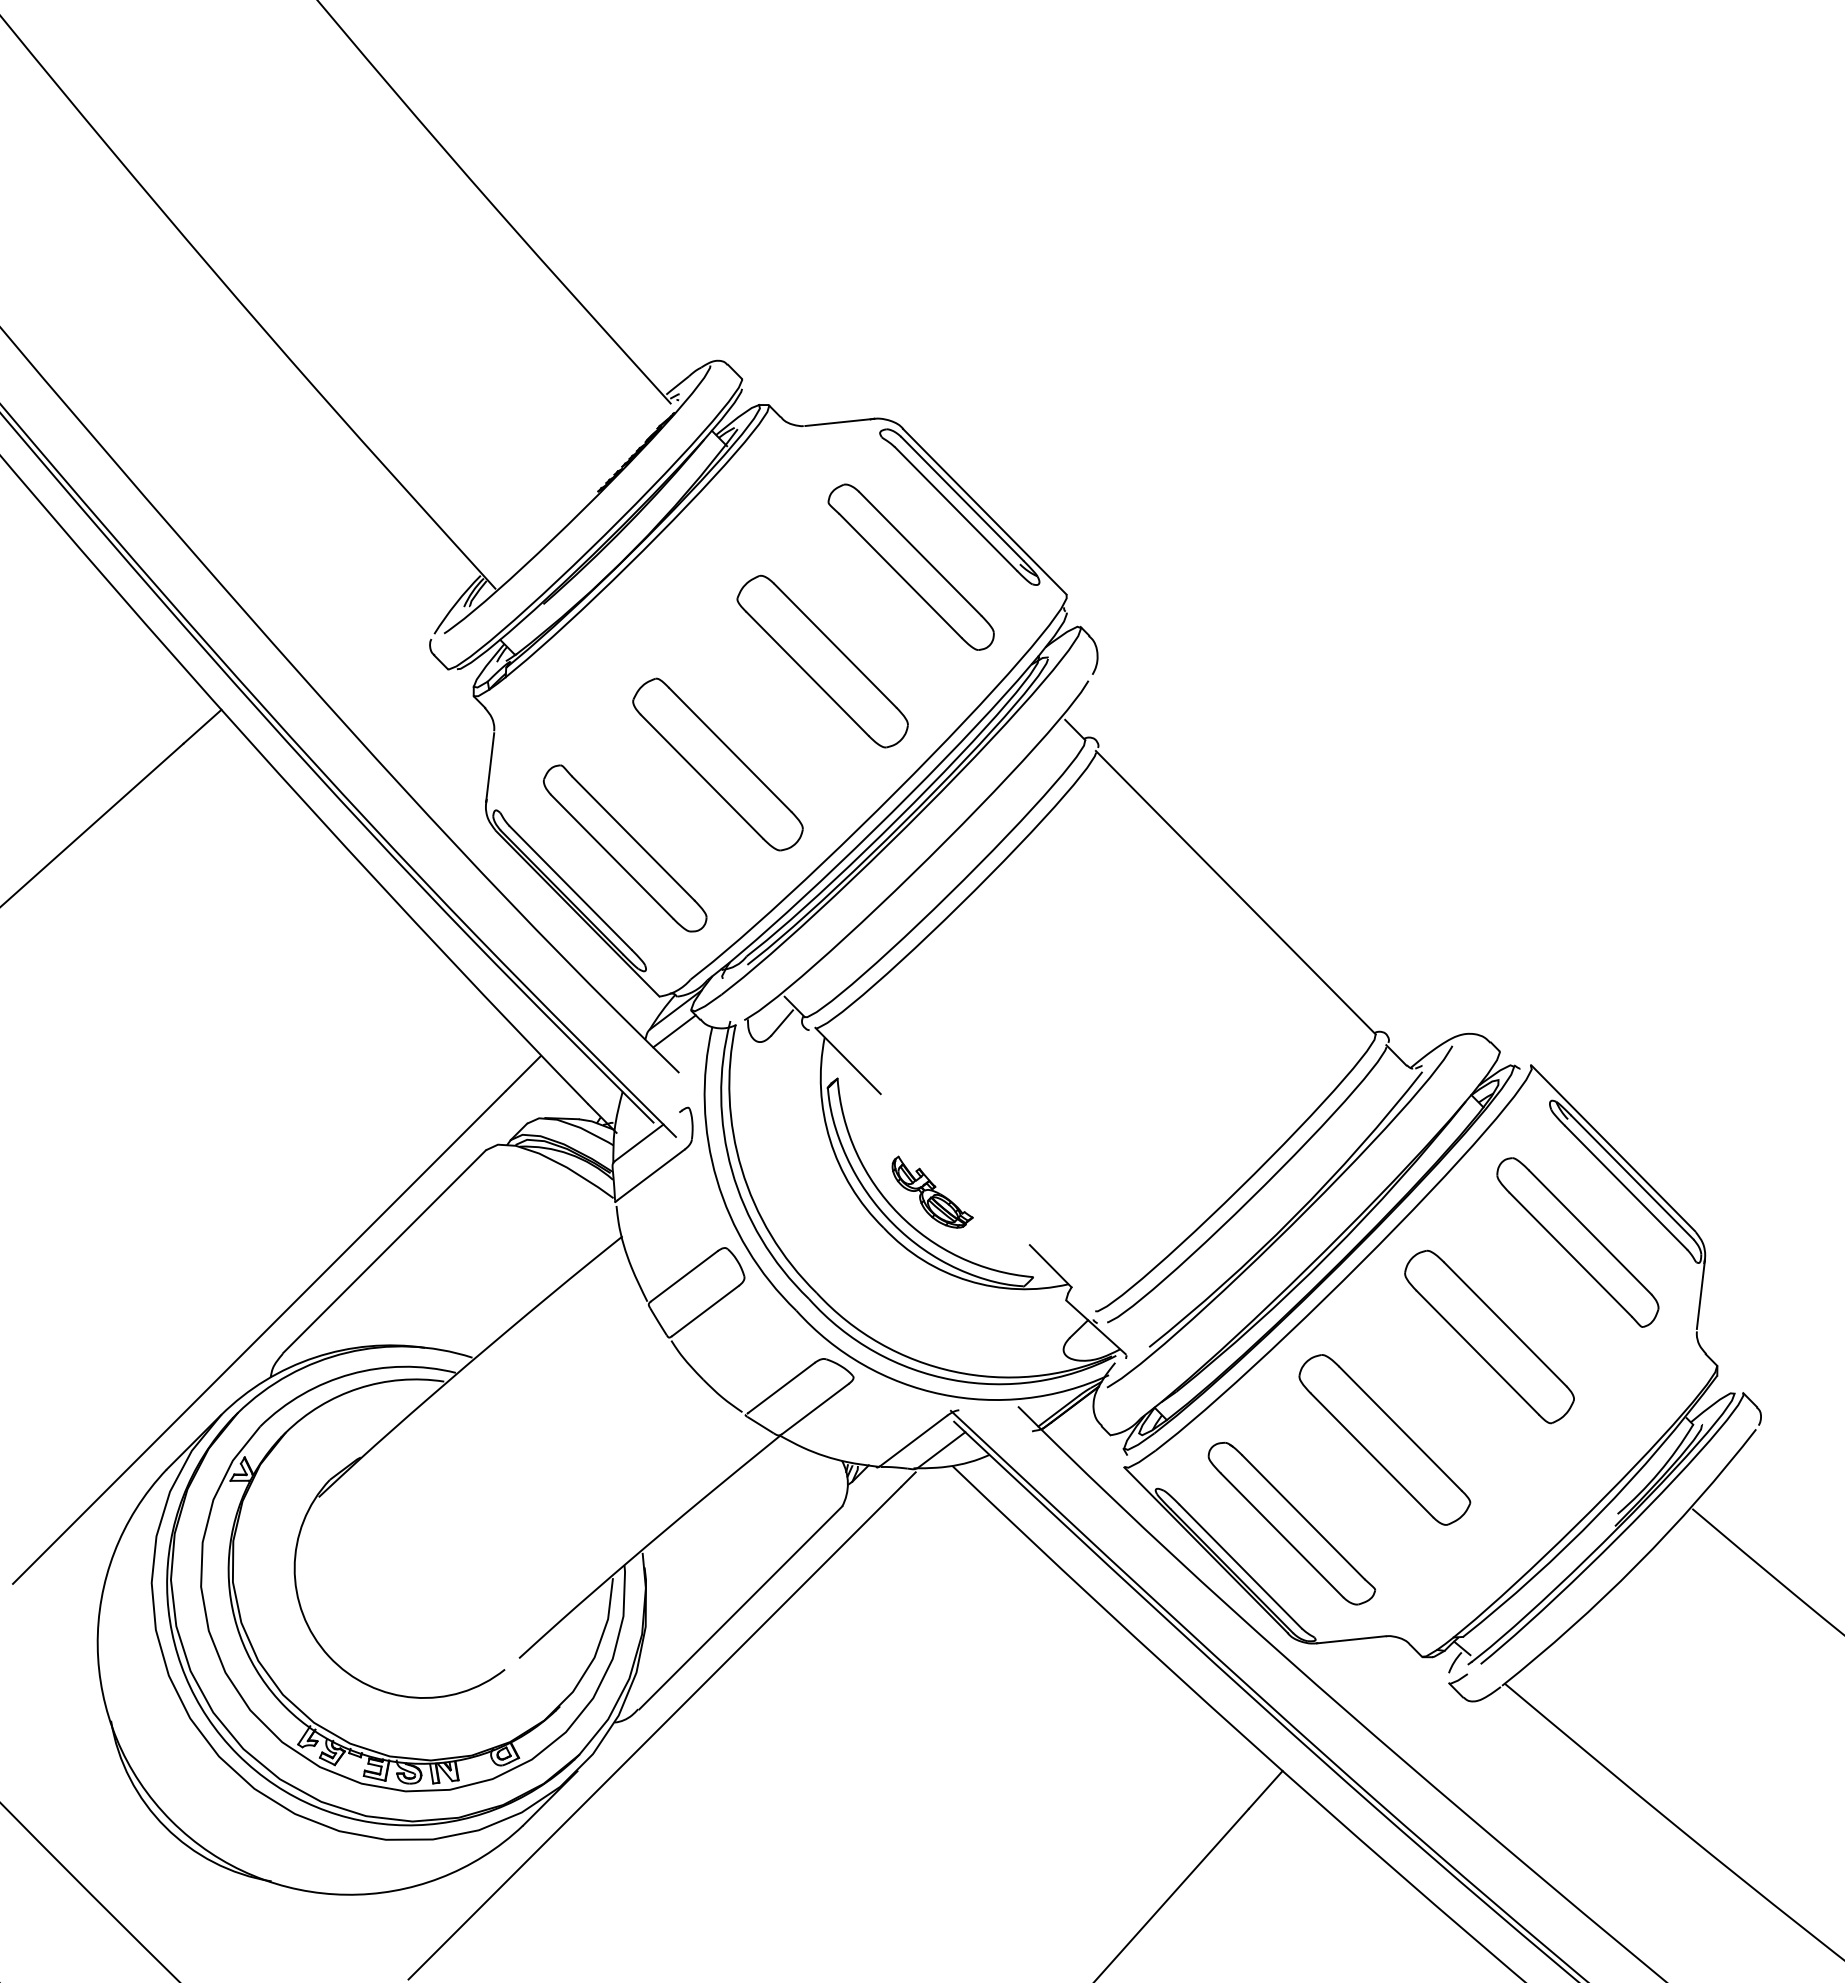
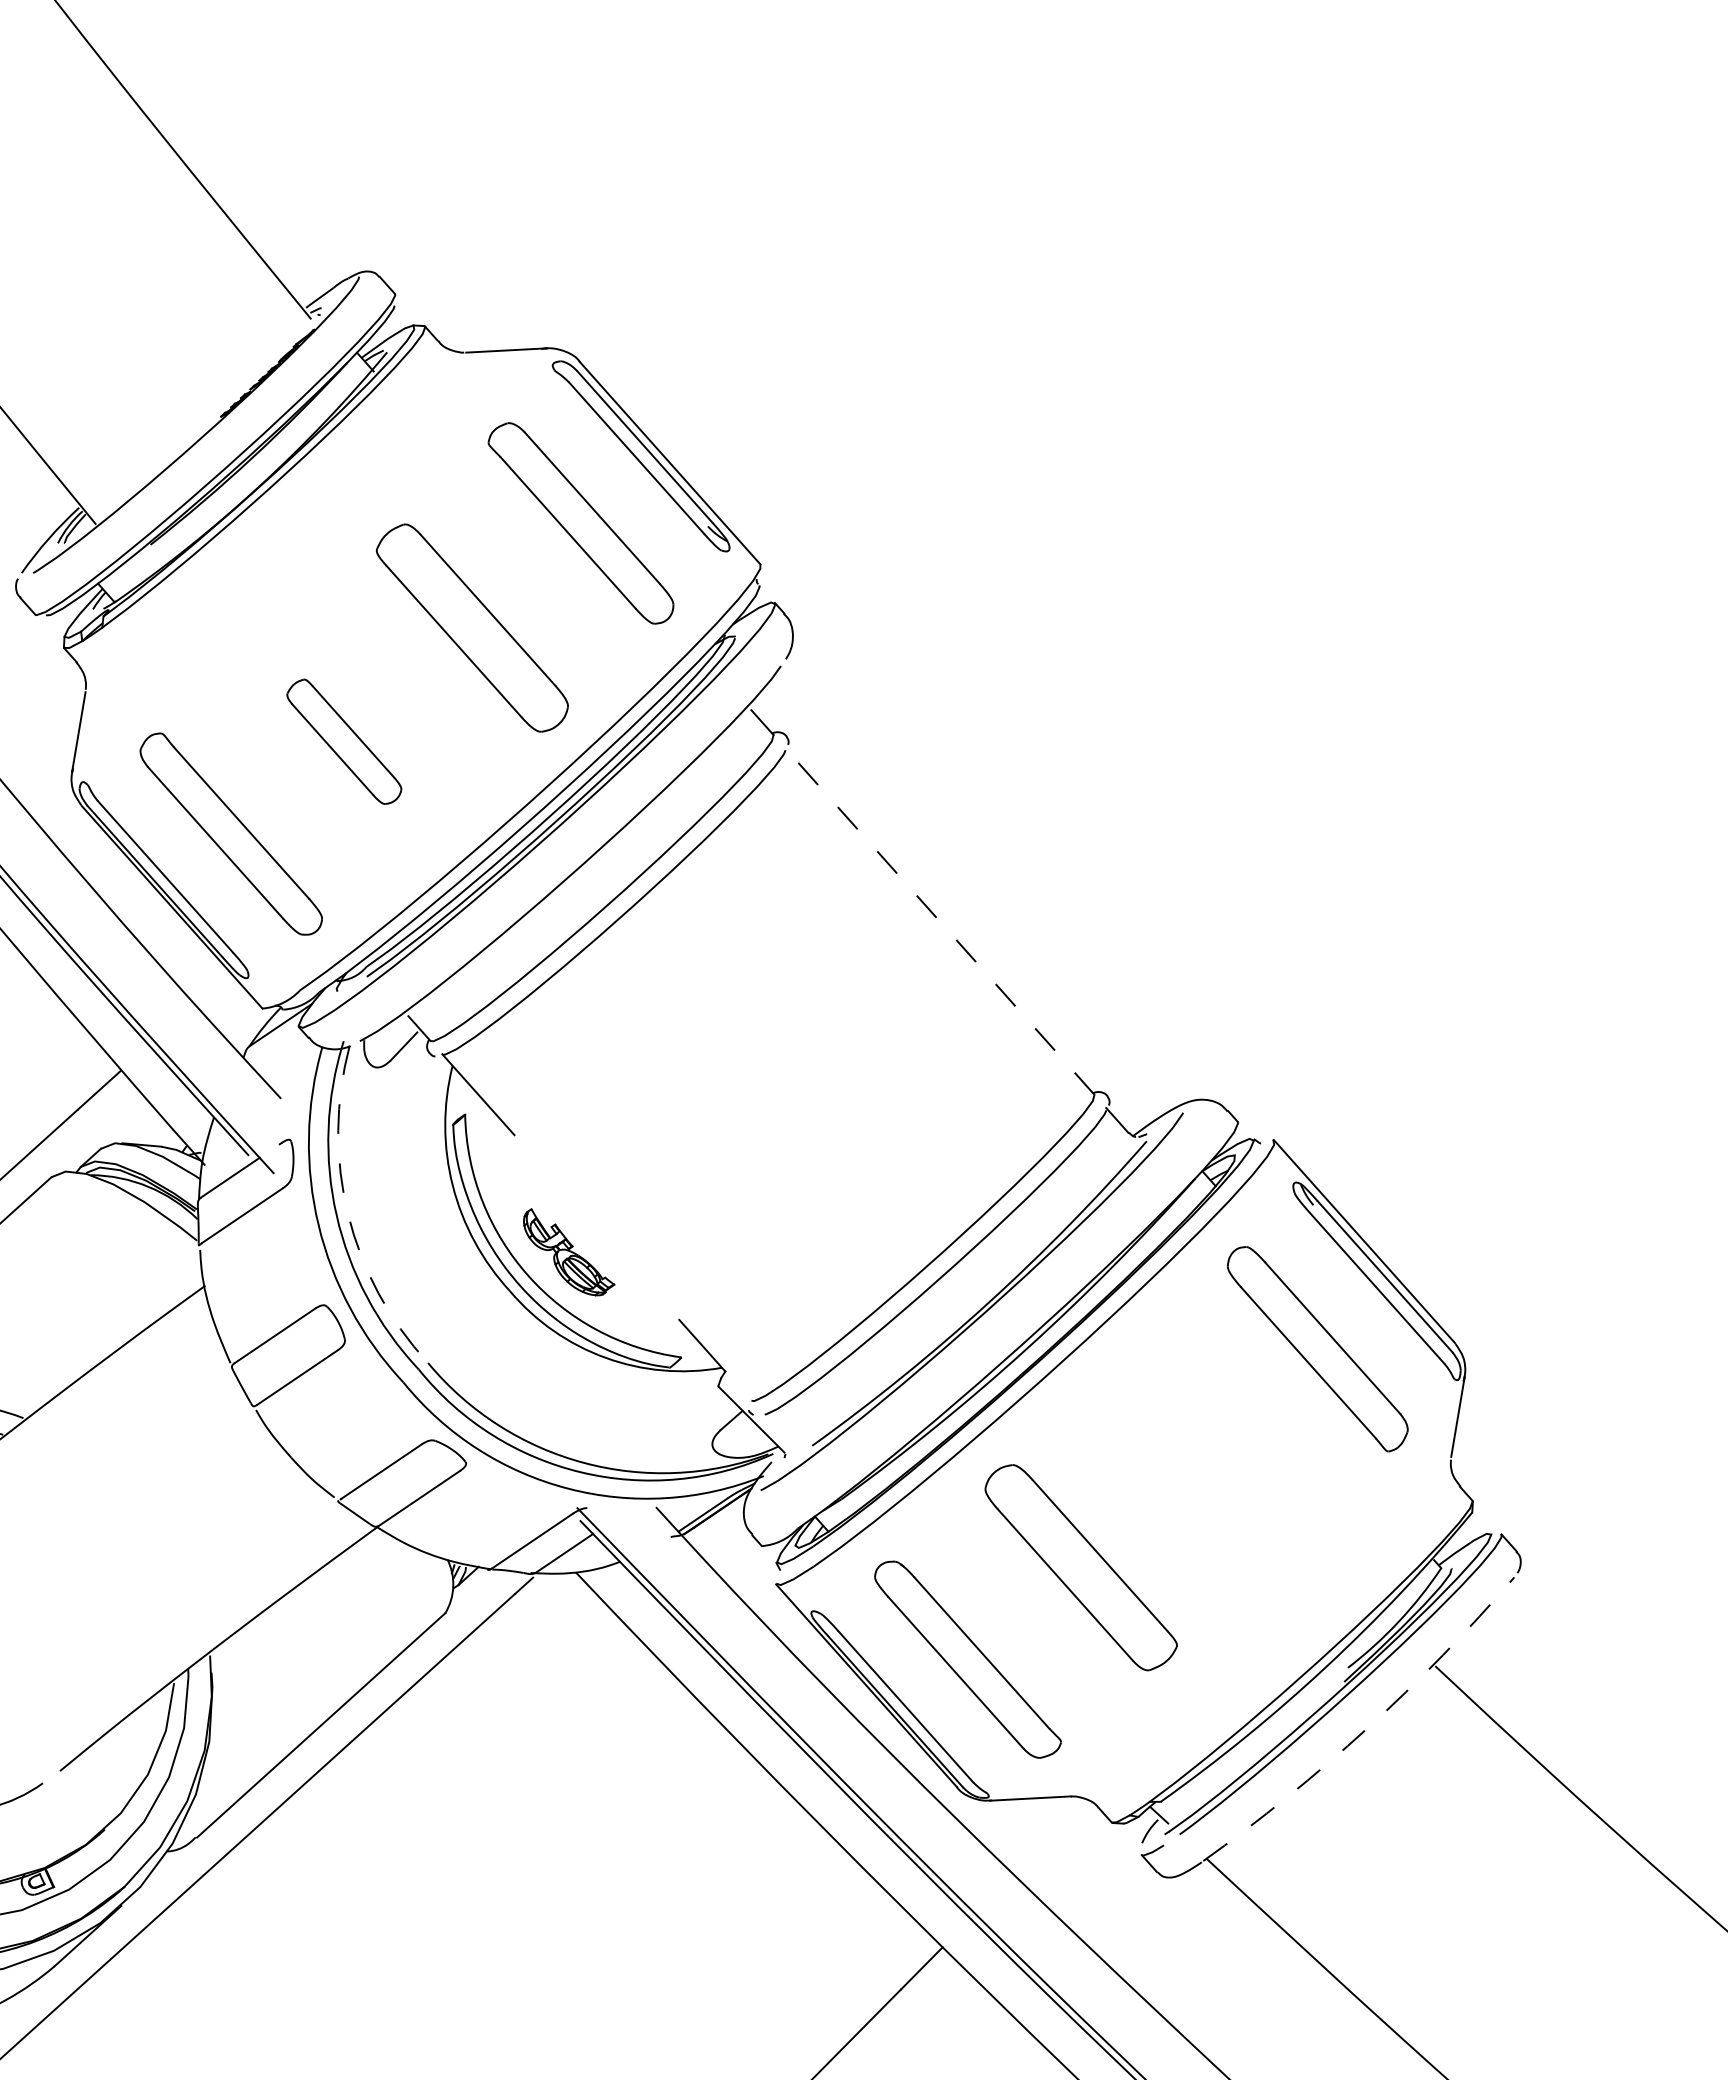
part: (717, 764) -> (343, 741), size x0.6
line: (1235, 892) -> (939, 921), solid -> dashed
line: (674, 1031) -> (277, 1050), removed
arc: (741, 1169) -> (347, 1214), solid -> dashed
part: (1489, 1336) -> (1209, 1453), removed
arc: (1636, 1565) -> (1366, 1728), solid -> dashed

